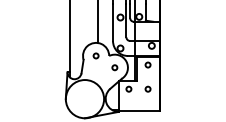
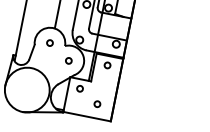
circle: (147, 88) -> (96, 103), moved

